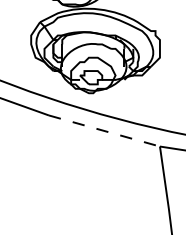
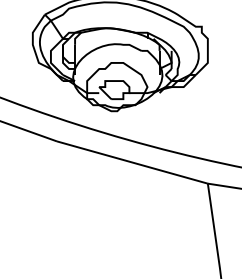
line: (104, 131) -> (132, 163), dashed -> solid

